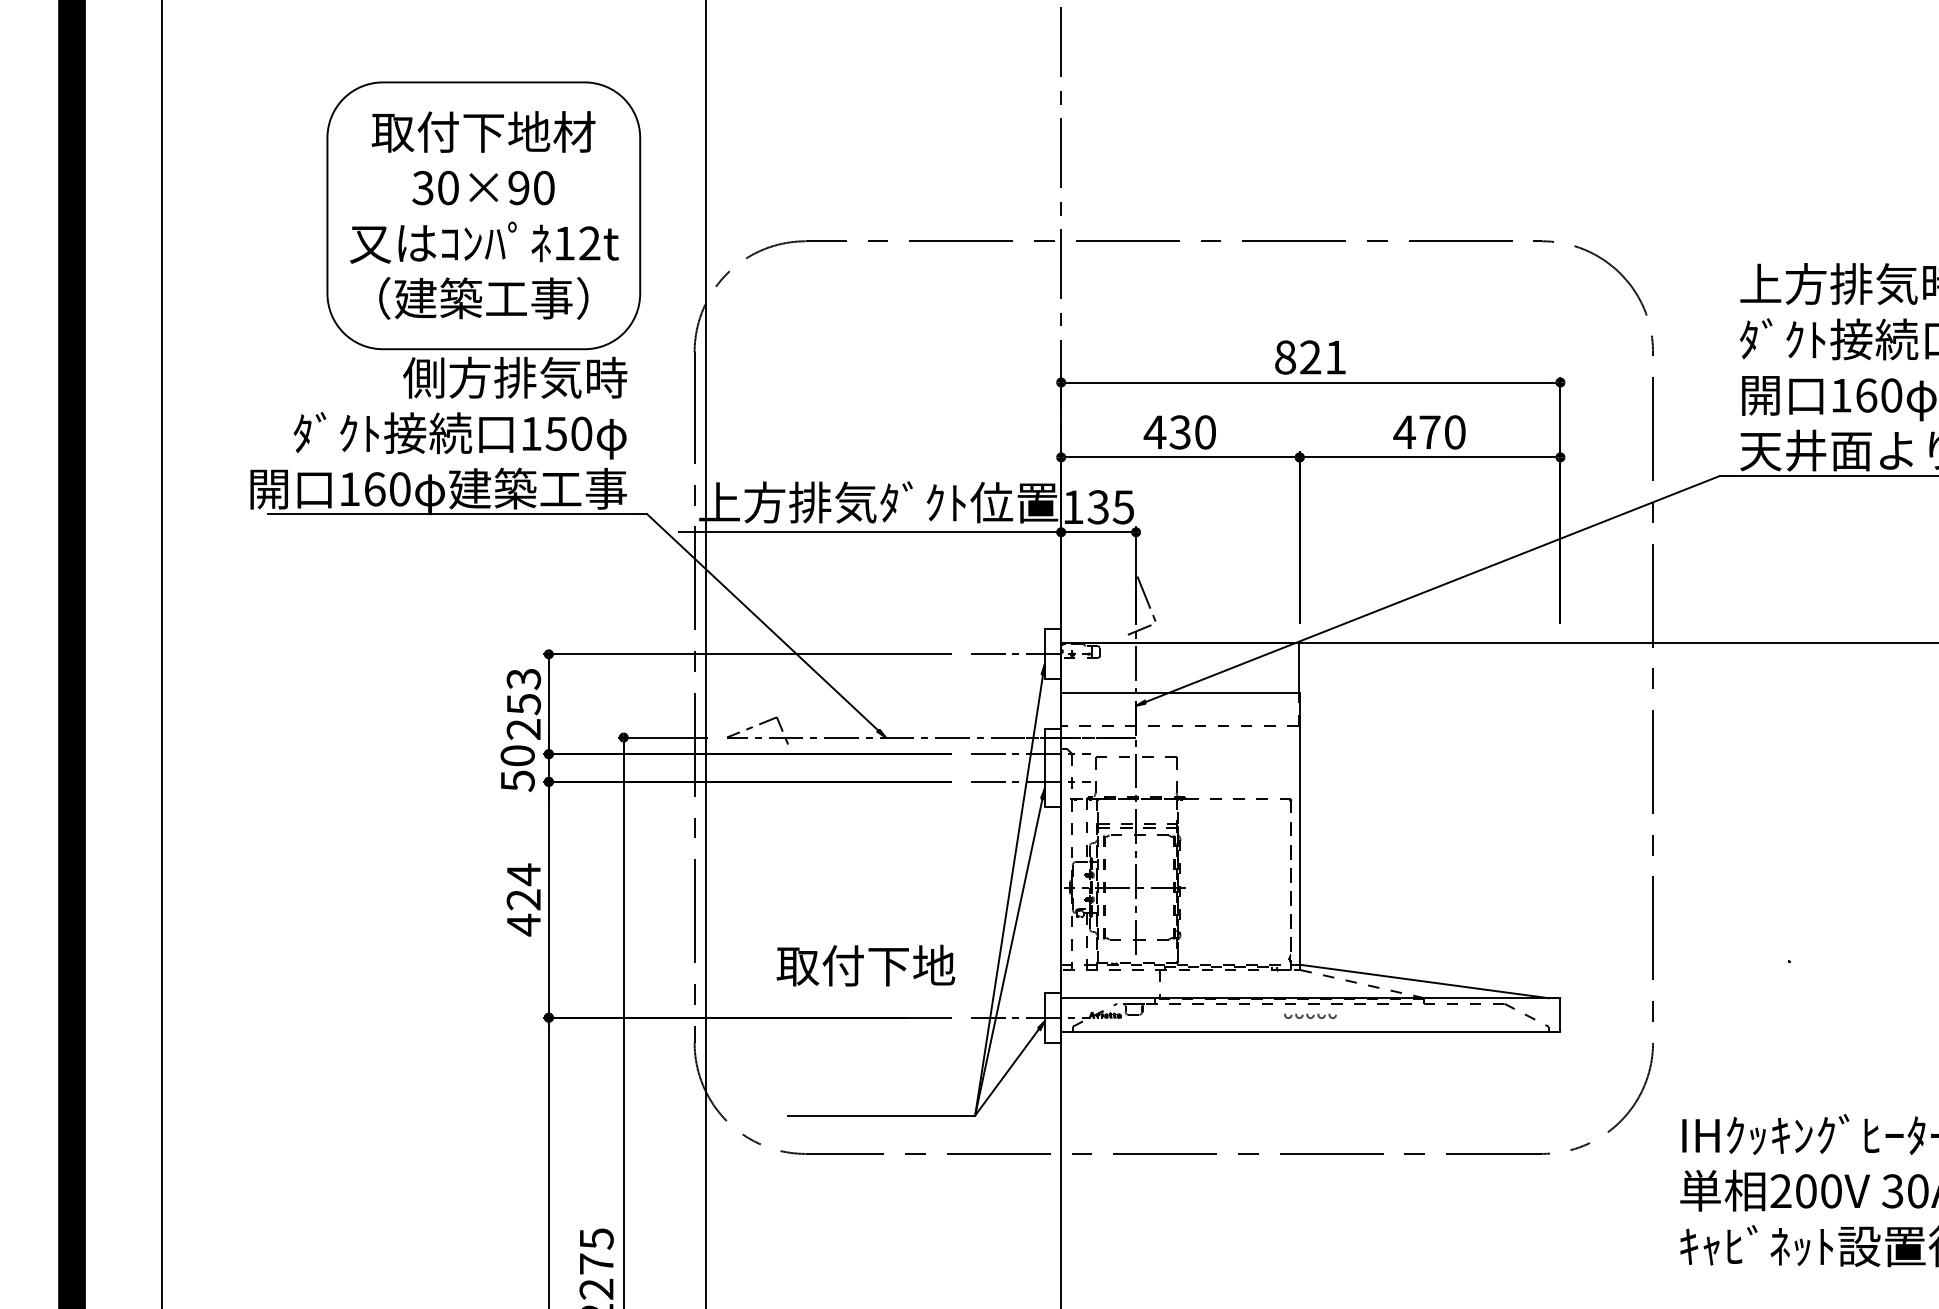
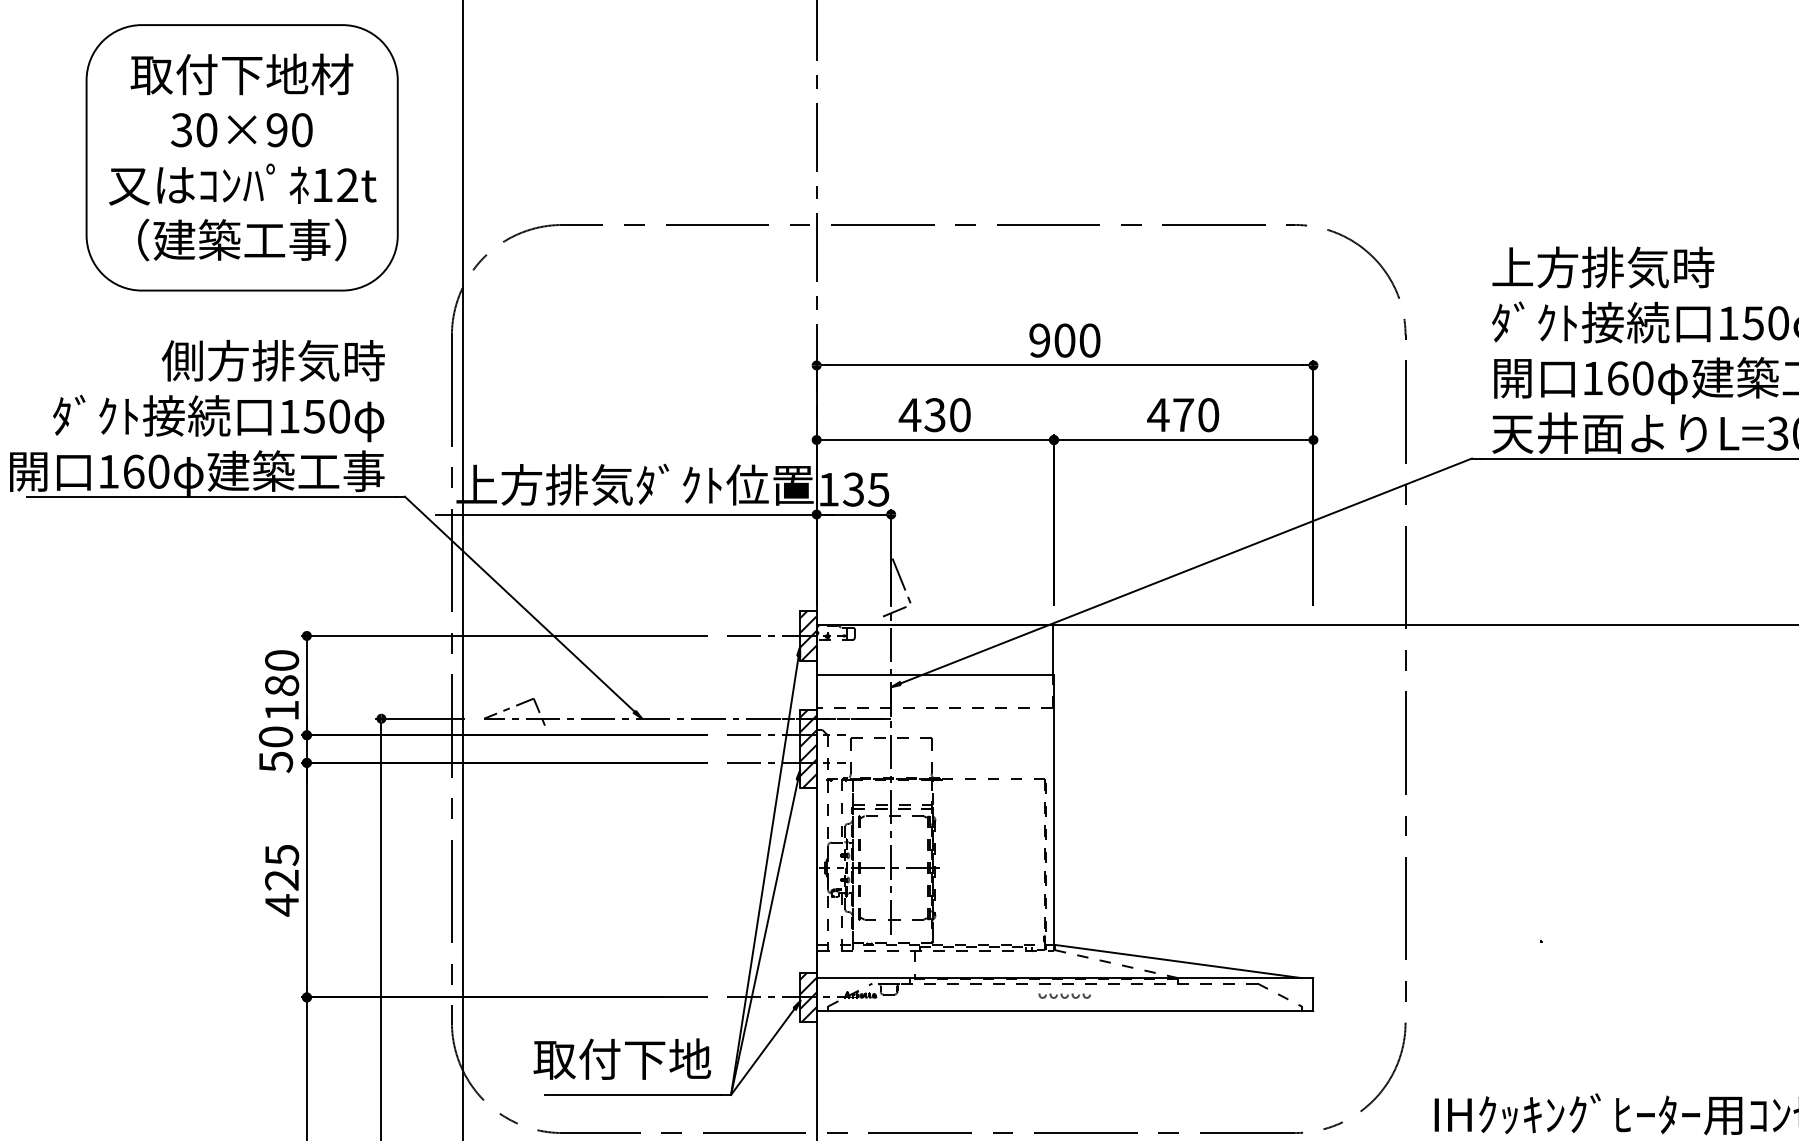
part: (483, 215) -> (241, 157), moved
text: (1310, 357) -> (1064, 340), 821 -> 900
hatch: (1052, 654) -> (808, 636), added
text: (523, 703) -> (281, 684), 253 -> 180
hatch: (1052, 767) -> (808, 748), added
text: (524, 874) -> (282, 855), 424 -> 425
text: (865, 965) -> (621, 1058), moved
hatch: (1052, 1017) -> (808, 997), added

